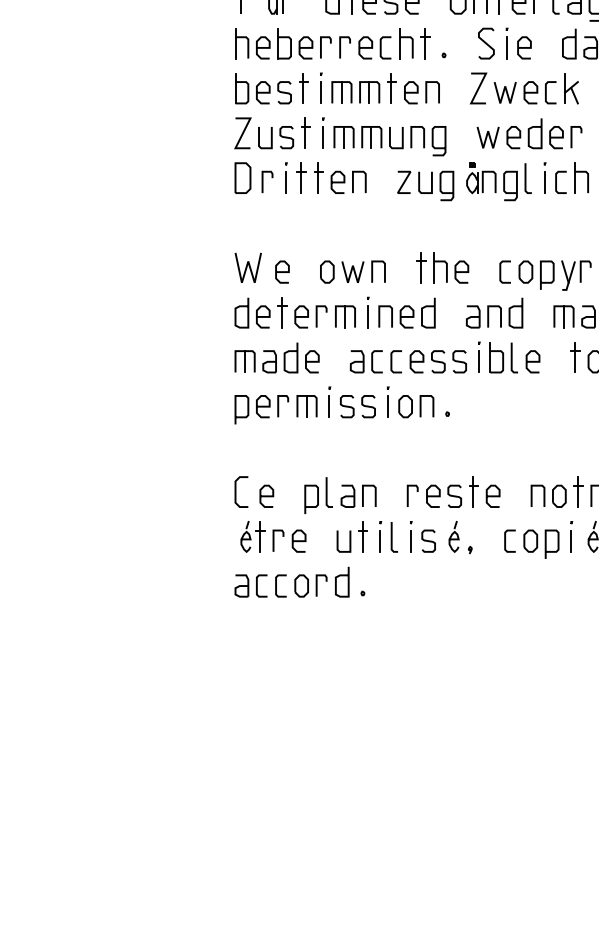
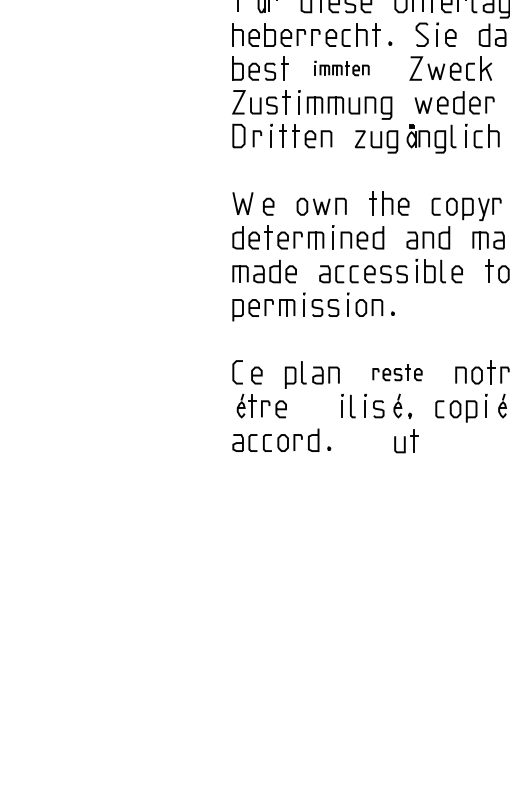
part: (379, 88) -> (341, 68), size x0.6
part: (453, 492) -> (397, 372), size x0.7
part: (352, 537) -> (406, 441), moved

